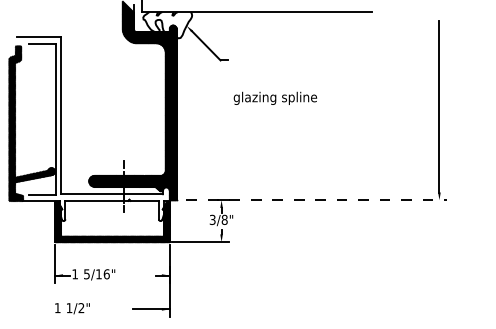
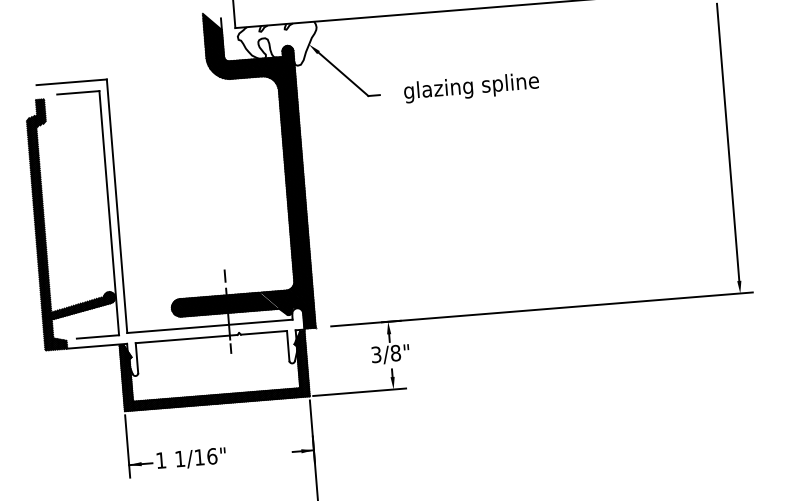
text: (275, 97) -> (471, 86), moved
line: (317, 200) -> (543, 309), dashed -> solid
text: (86, 274) -> (179, 459), 5/16" -> 1/16"

